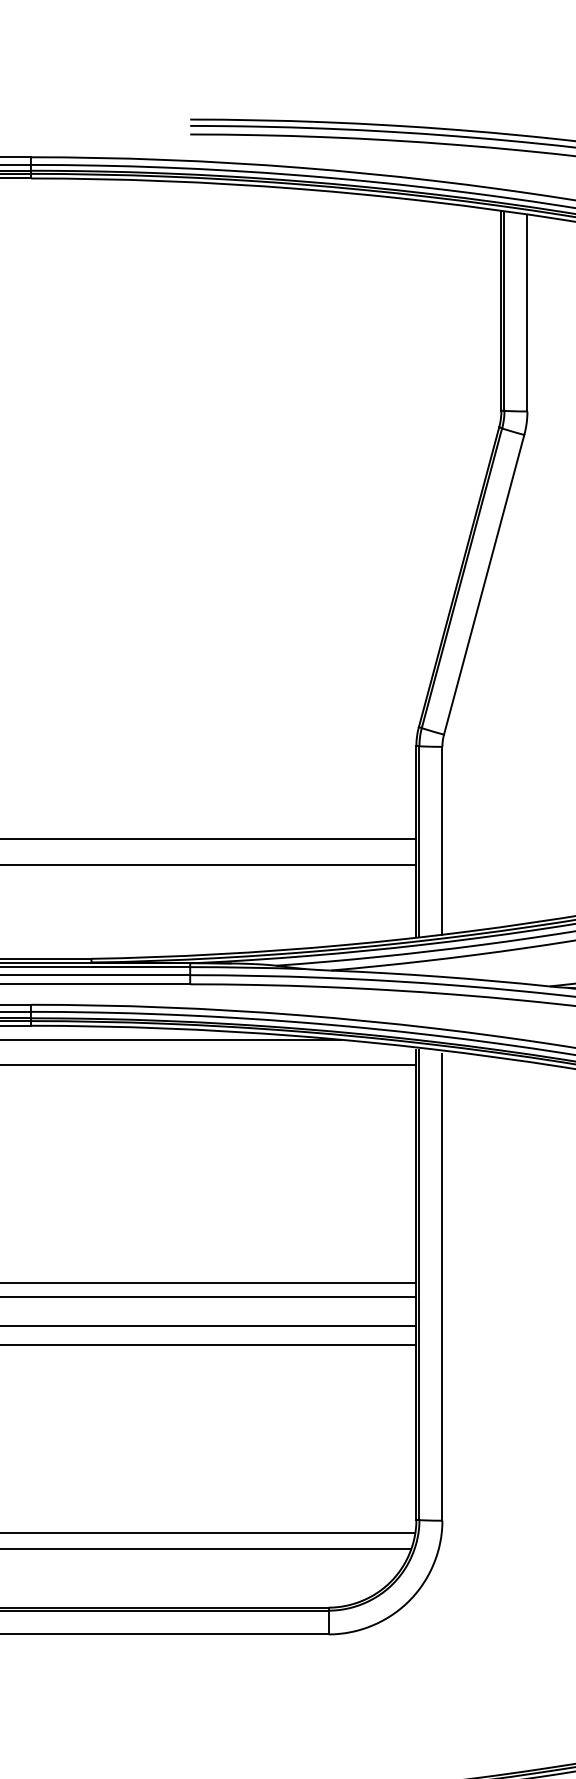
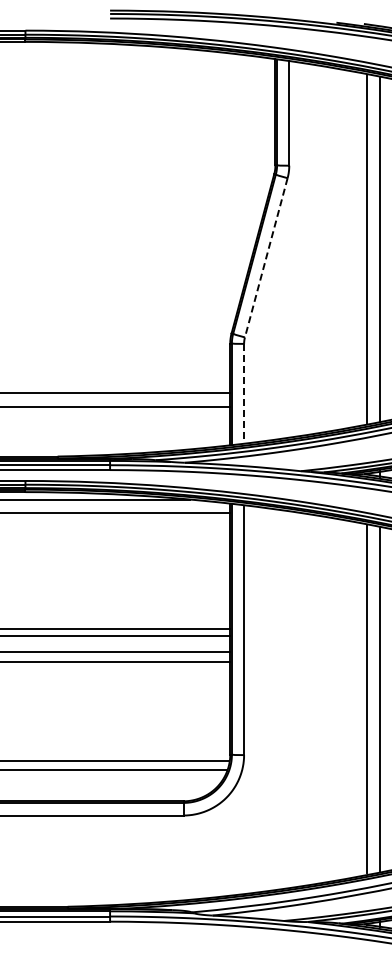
line: (484, 586) -> (266, 258), solid -> dashed
line: (443, 840) -> (244, 393), solid -> dashed

